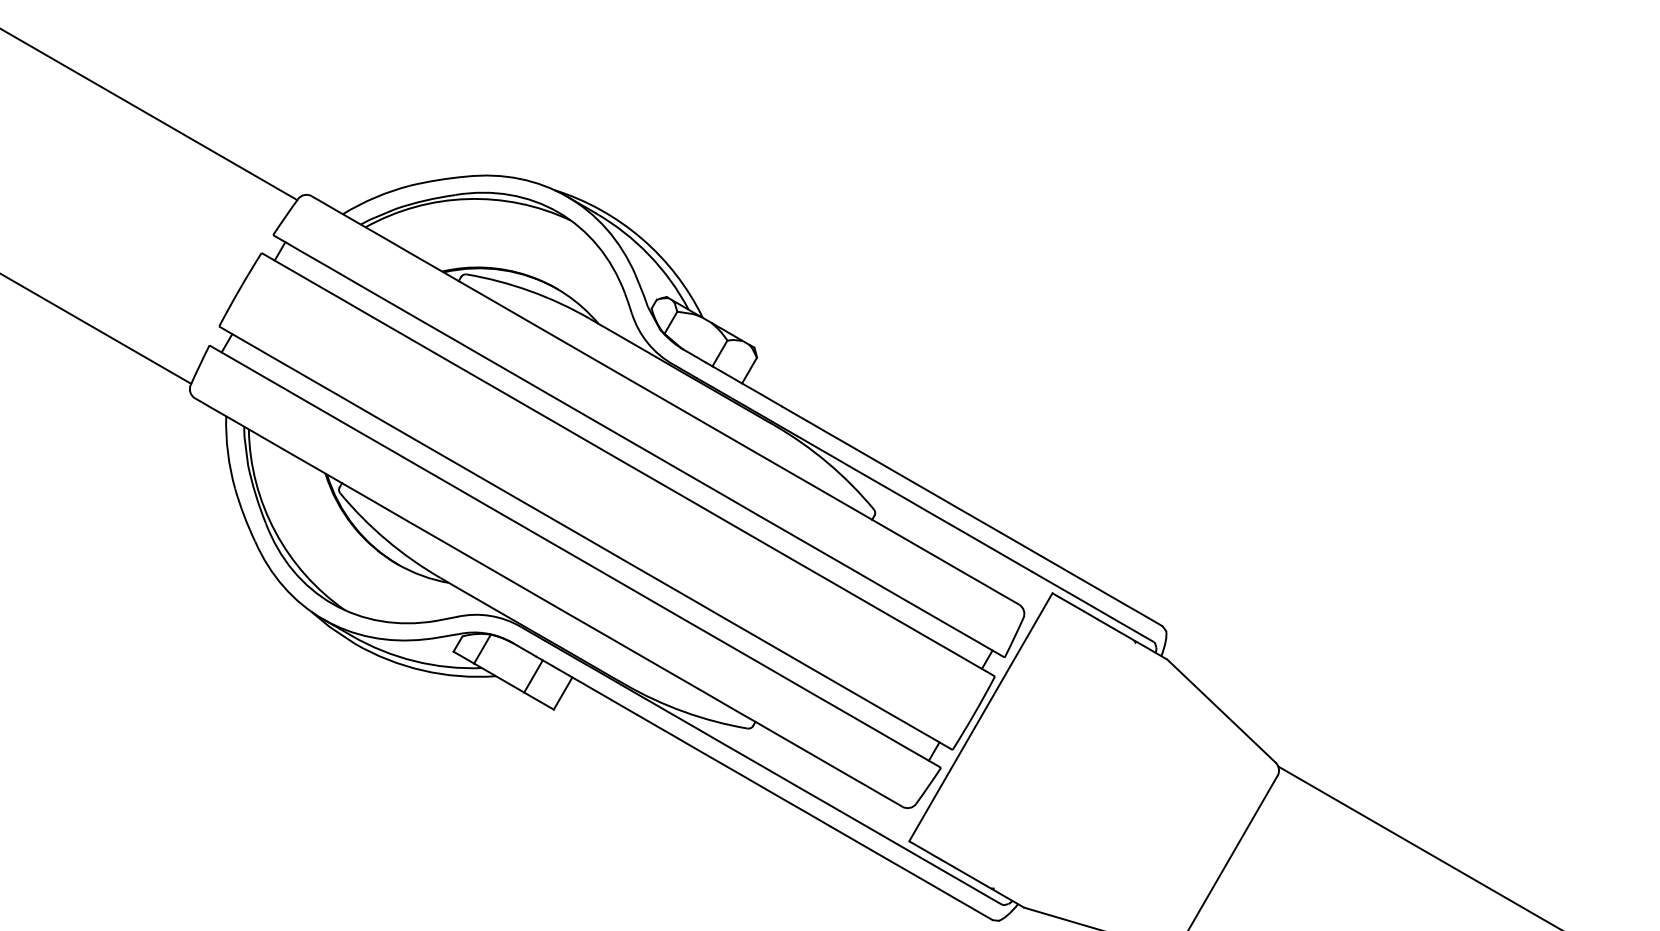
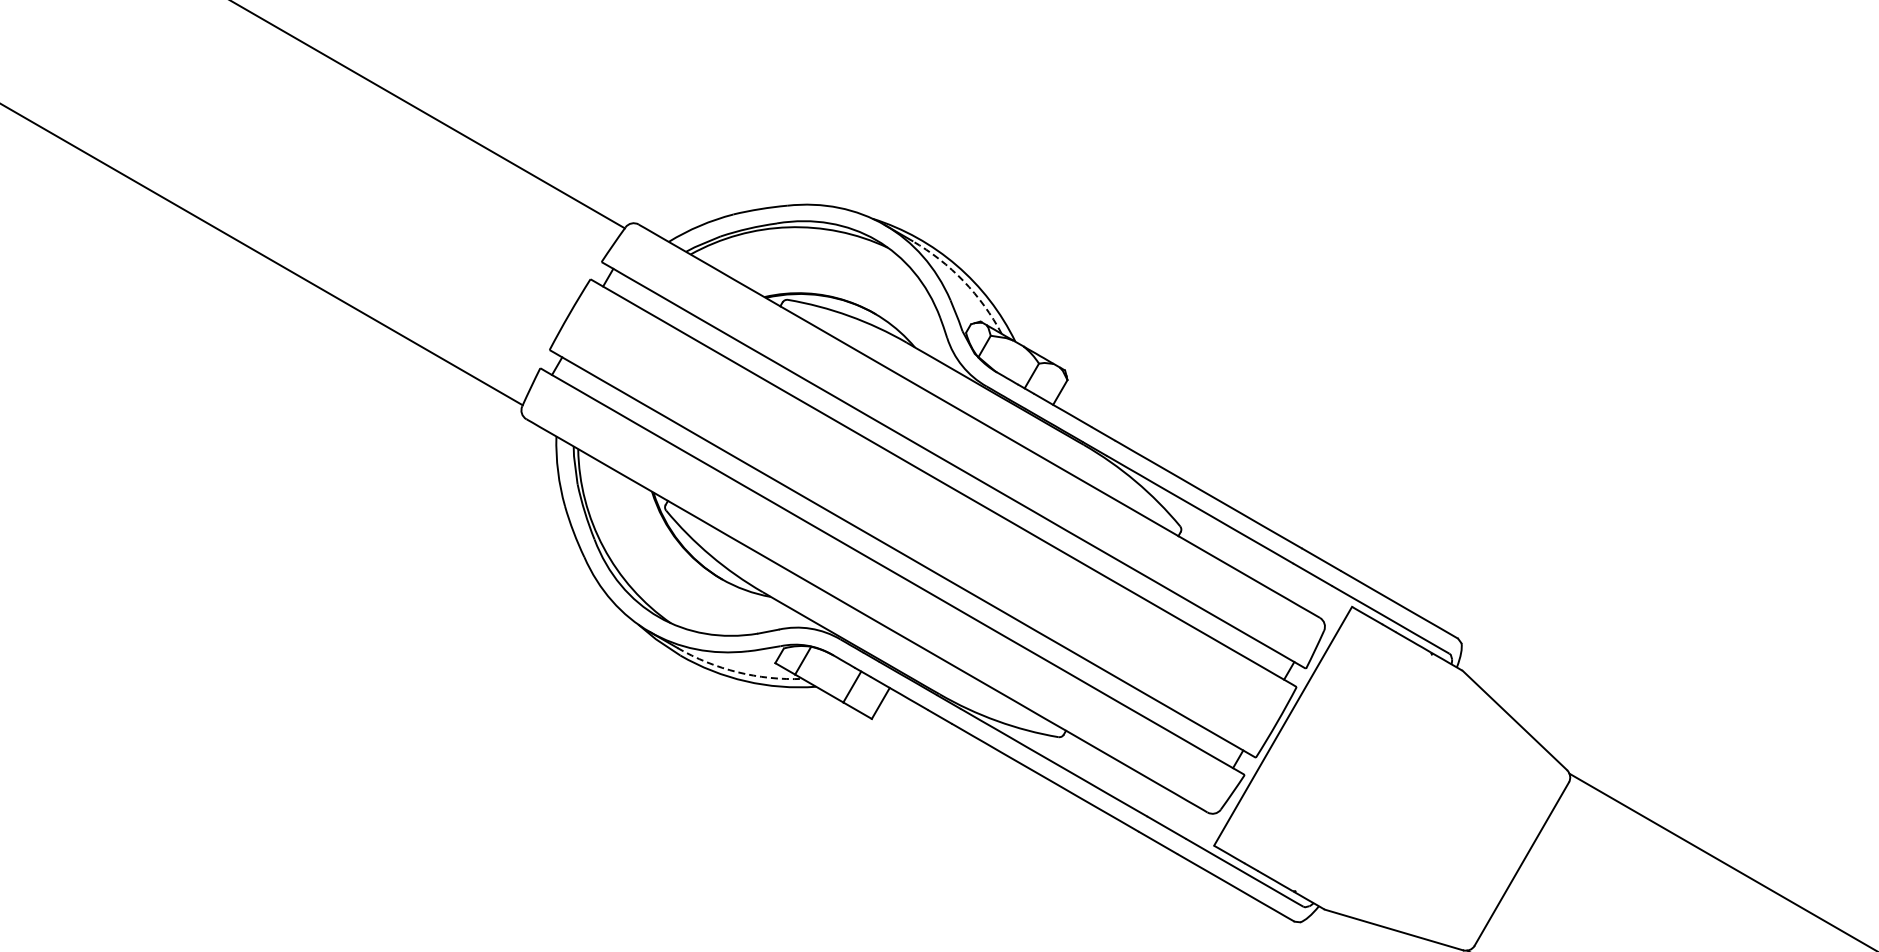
arc: (648, 255) -> (963, 281), solid -> dashed
arc: (414, 661) -> (737, 672), solid -> dashed

